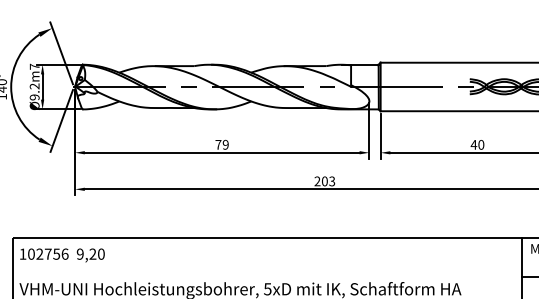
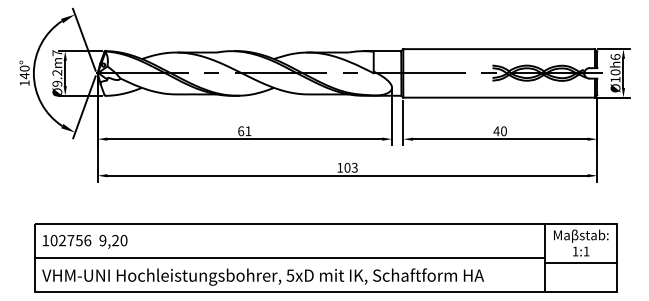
text: (221, 145) -> (244, 131), 79 -> 61
text: (317, 181) -> (340, 167), 203 -> 103
line: (266, 272) -> (289, 258), added

